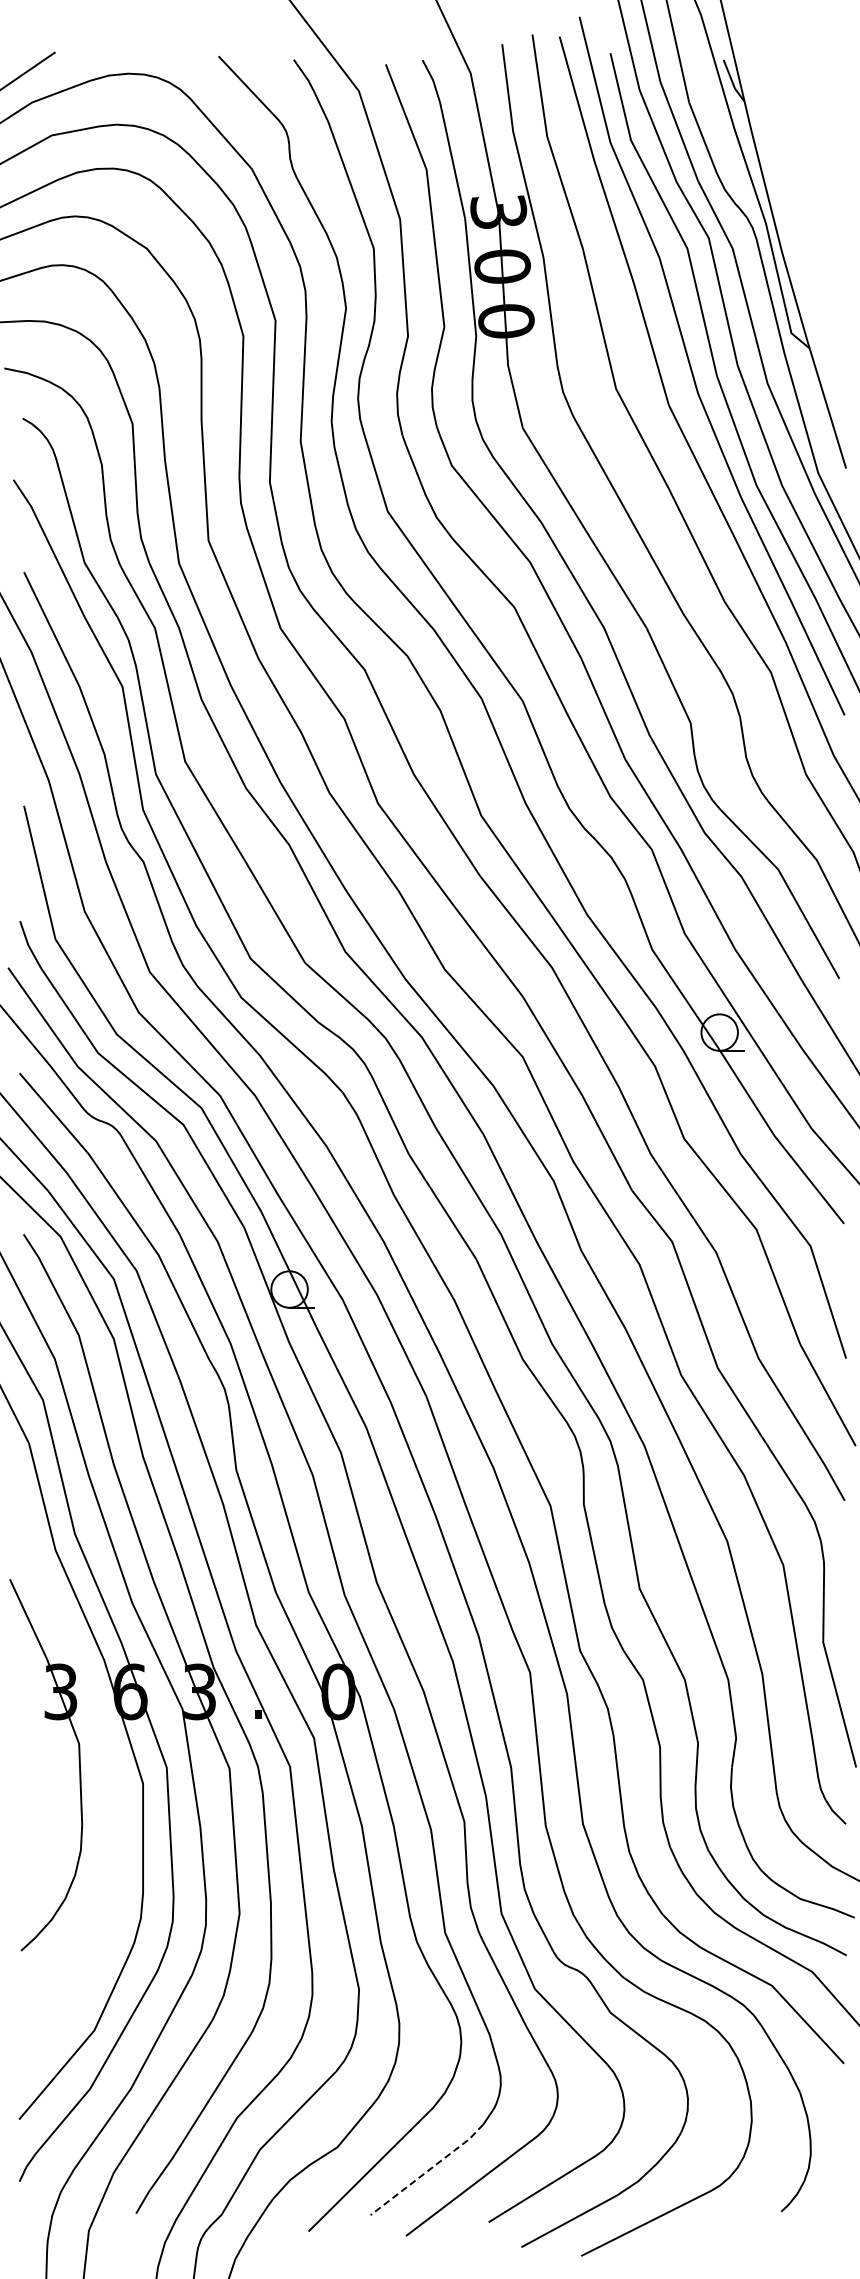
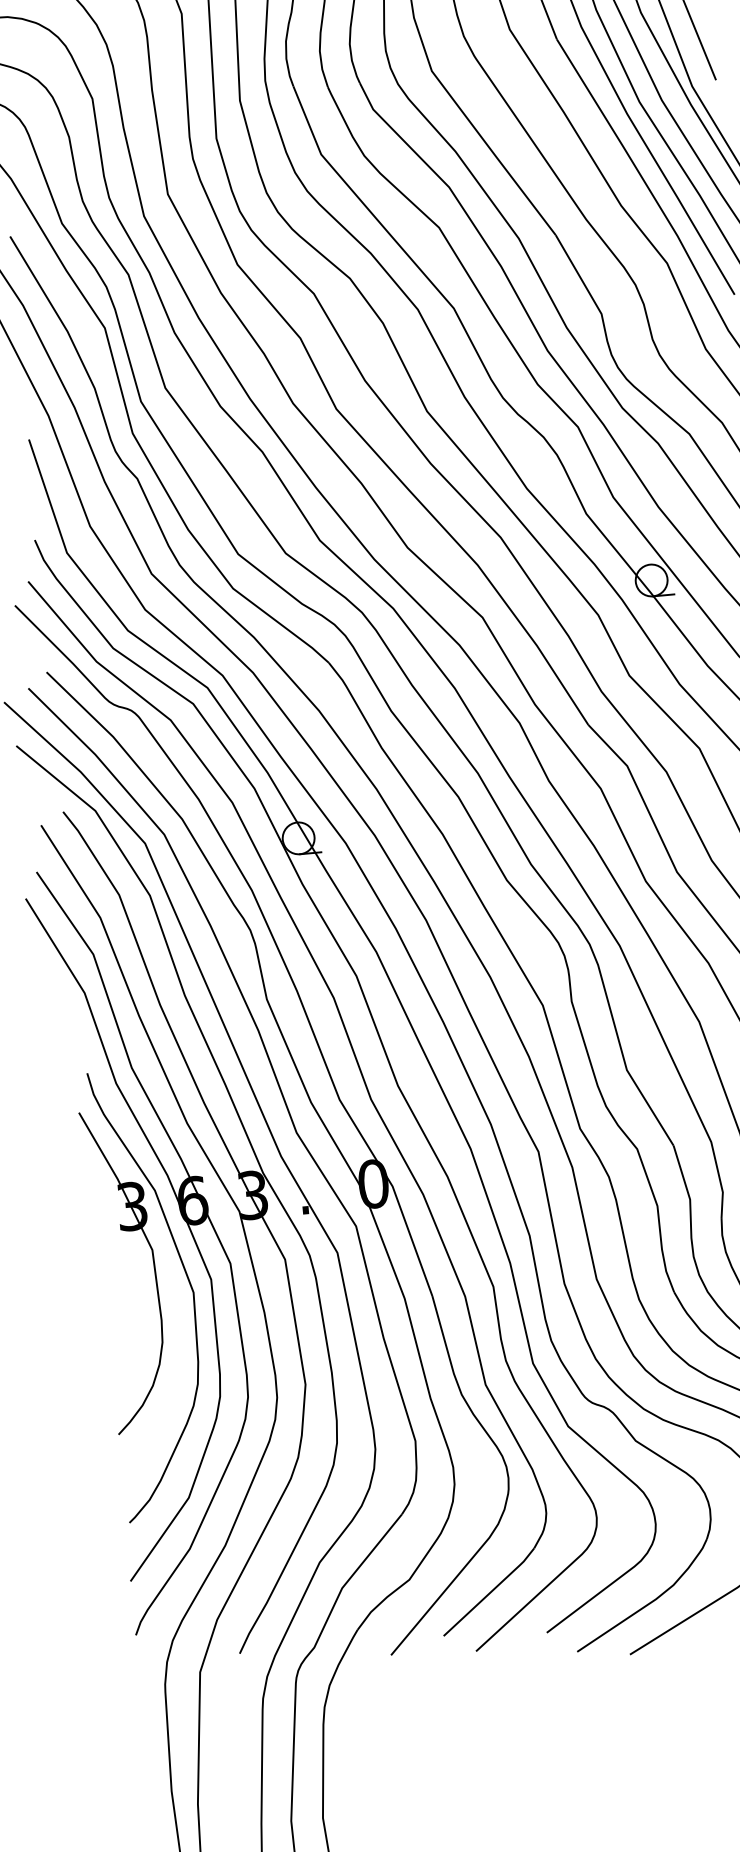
curve: (116, 1782) -> (187, 1280), added
line: (429, 2170) -> (491, 1592), dashed -> solid

